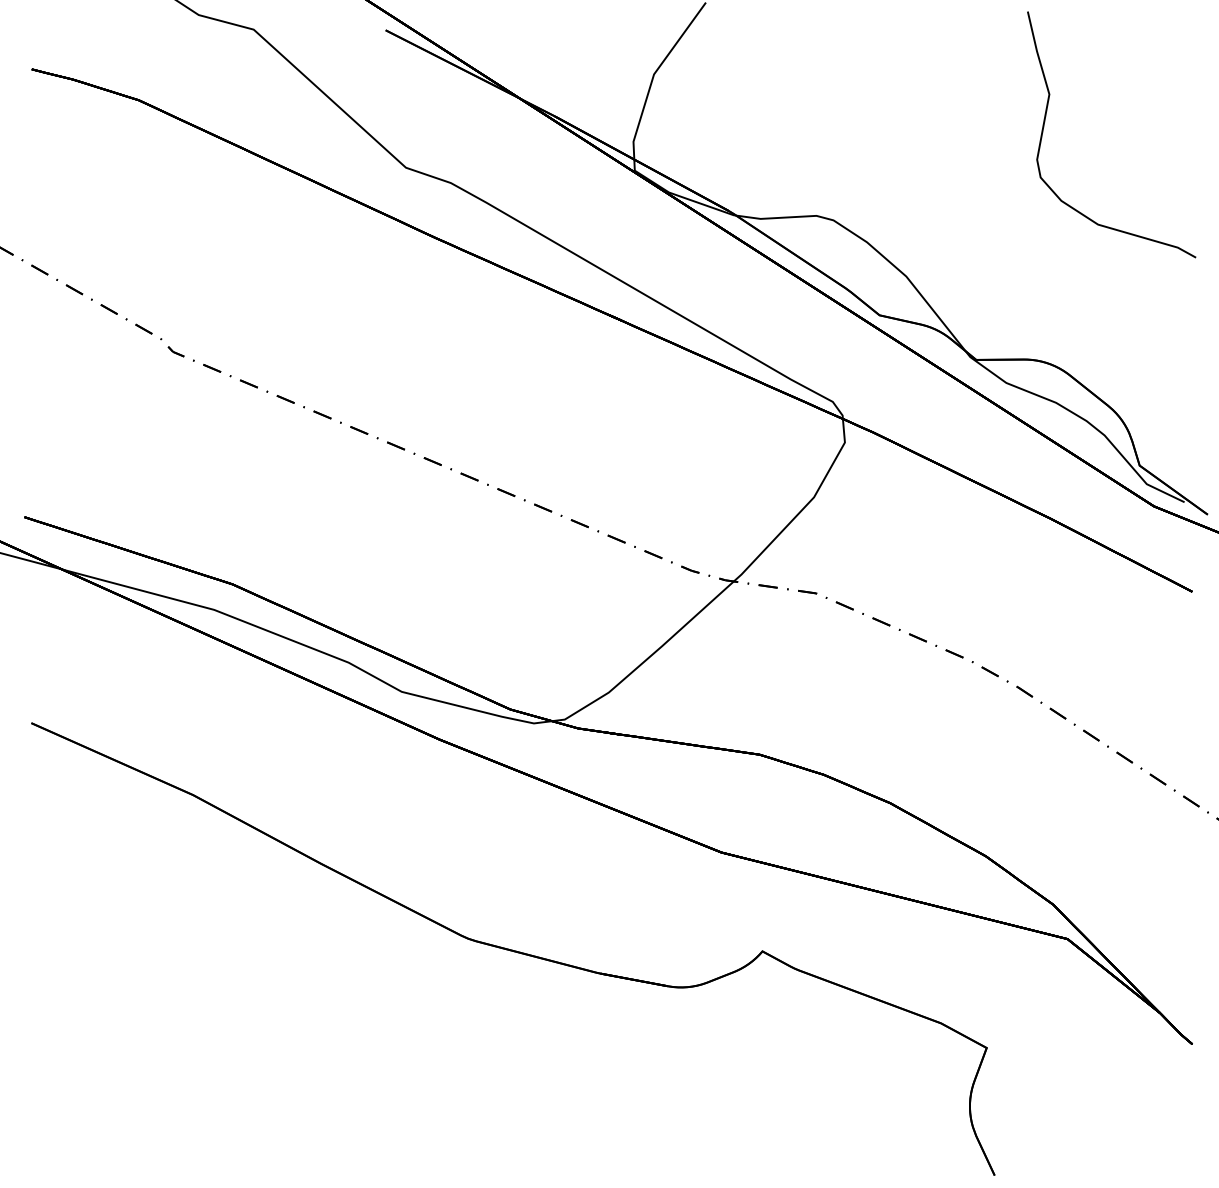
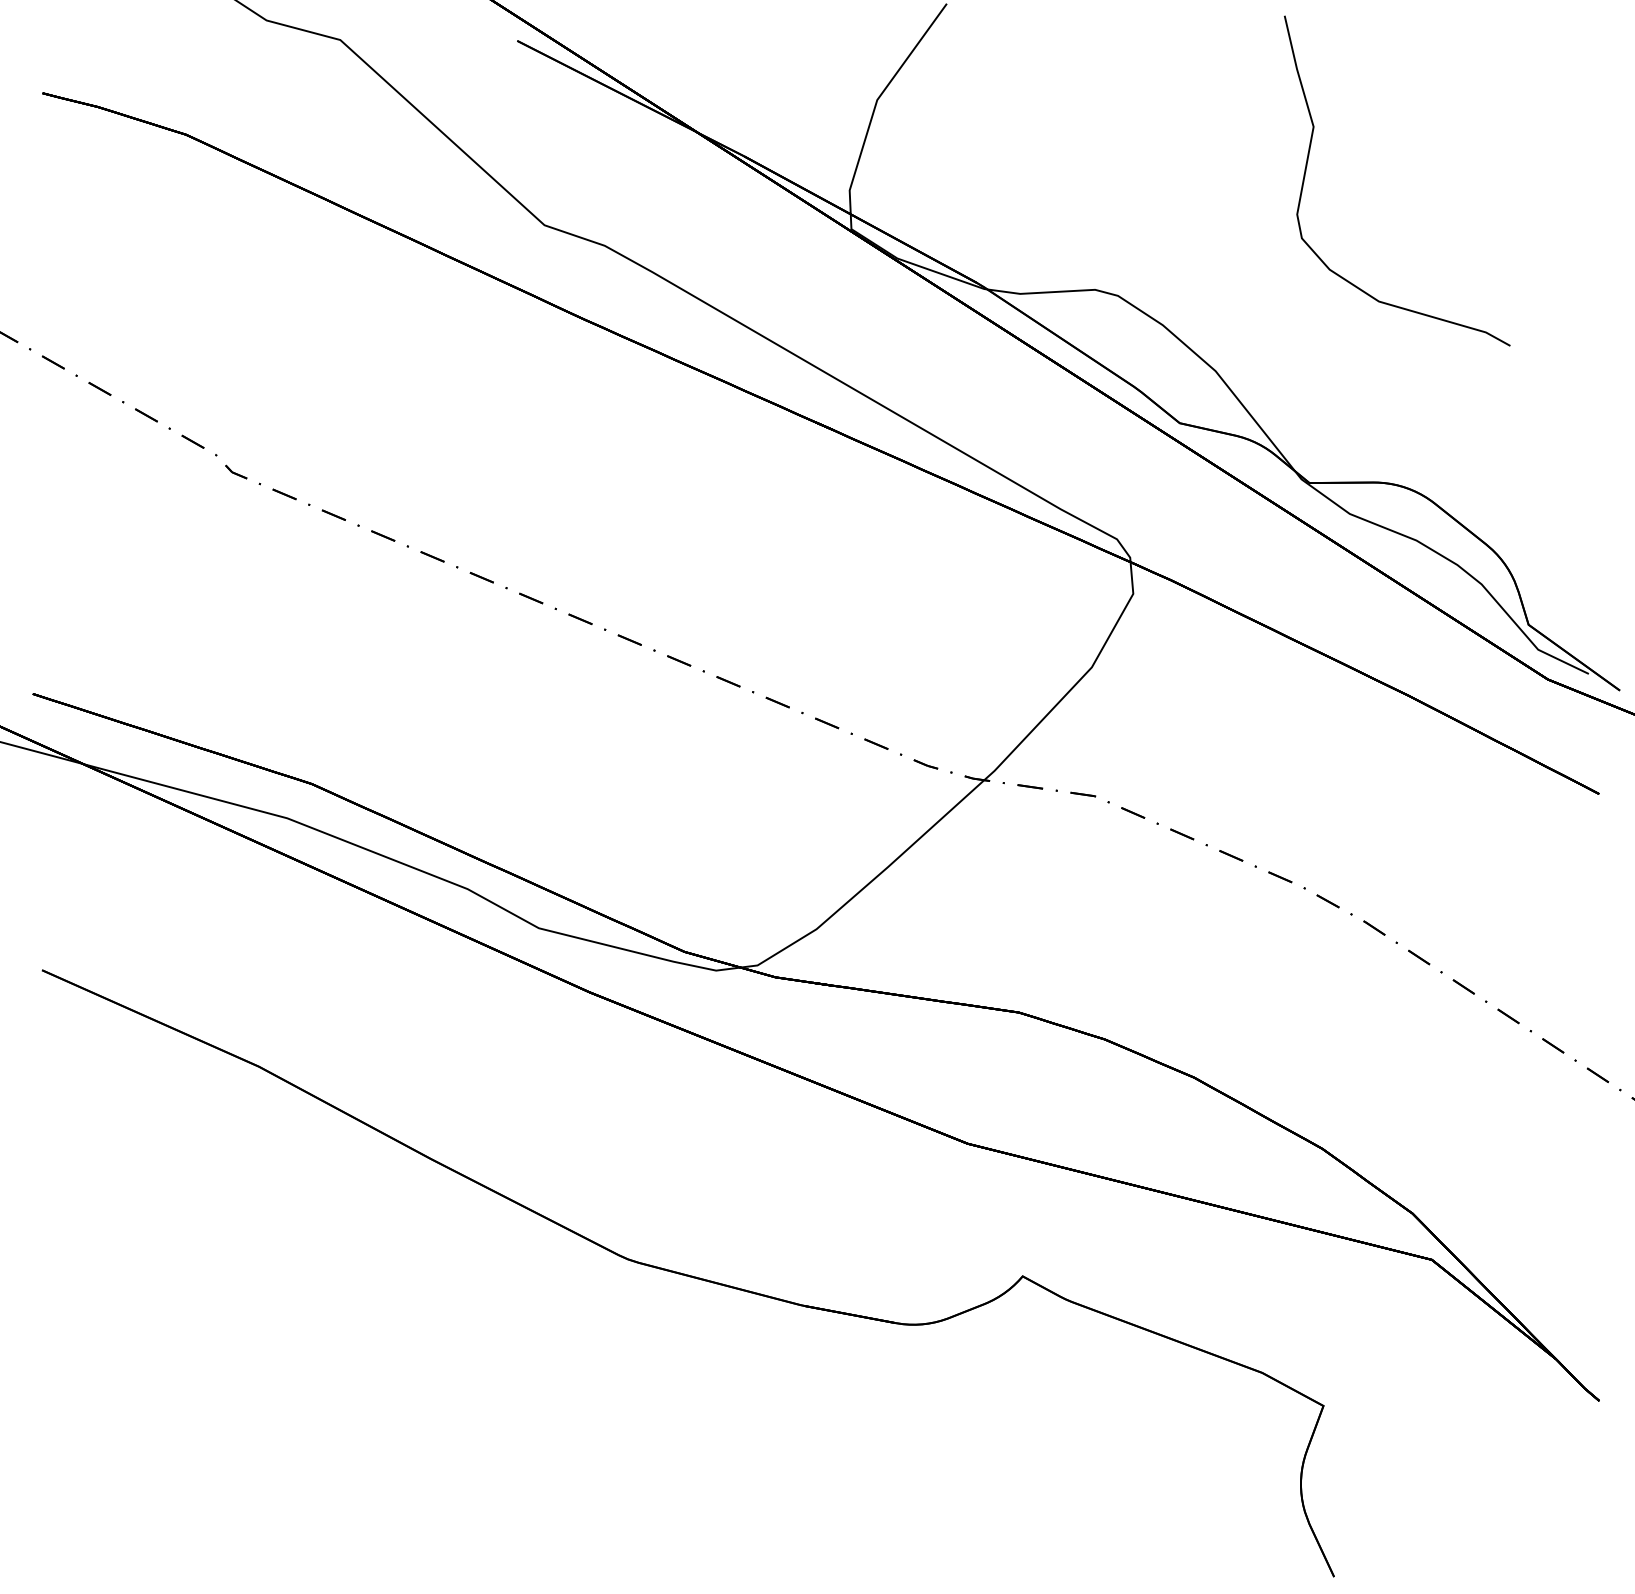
curve: (1045, 121) -> (1308, 163), moved

